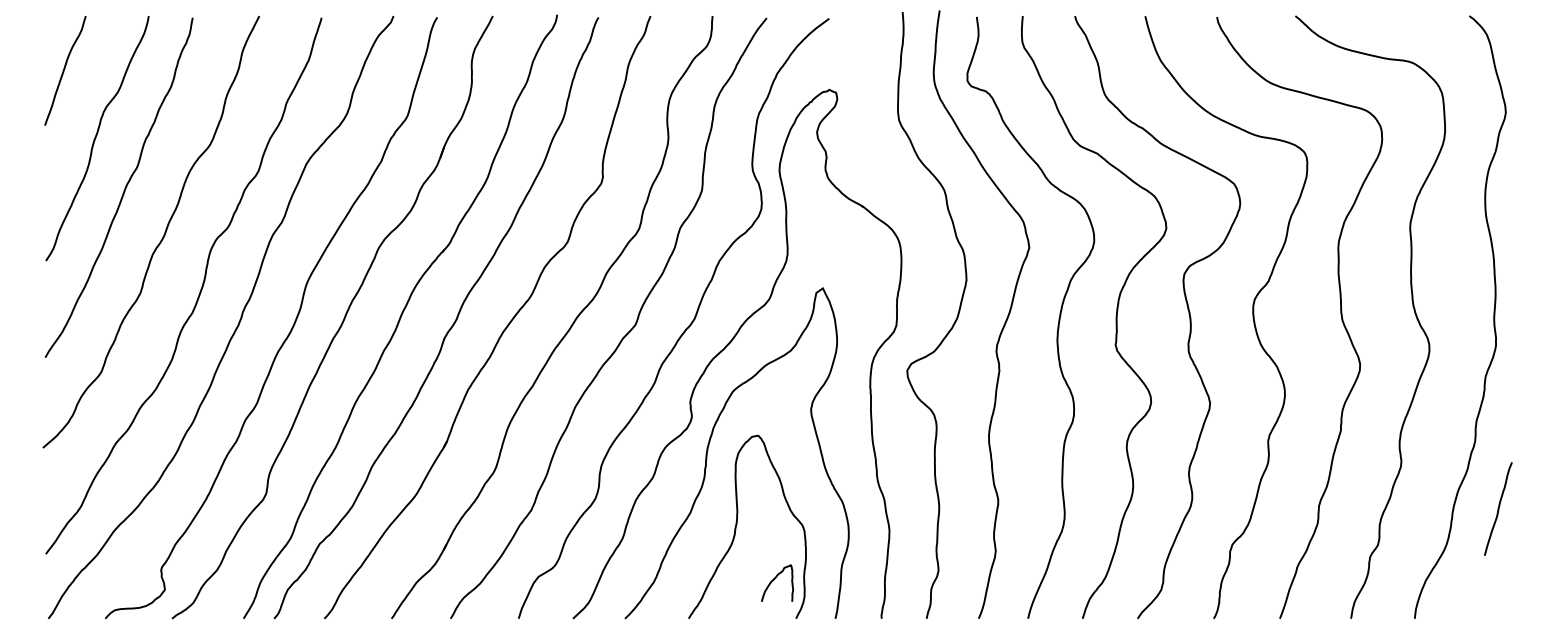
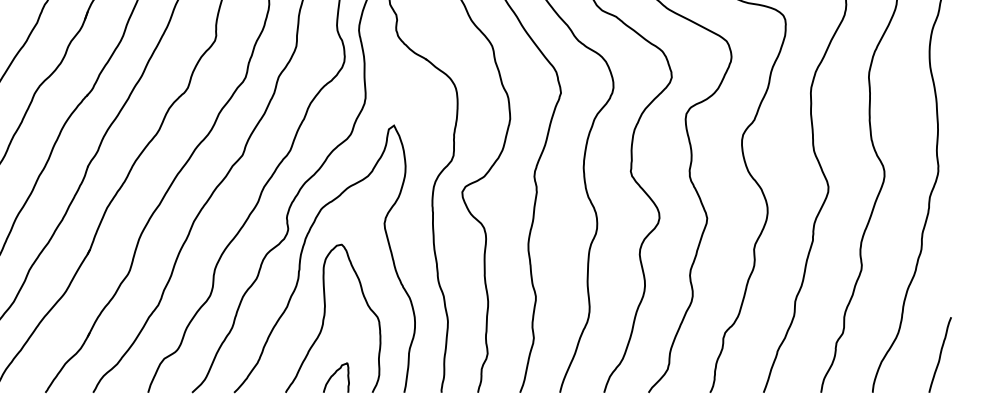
curve: (1498, 508) -> (940, 354), moved
curve: (775, 579) -> (334, 374), moved

